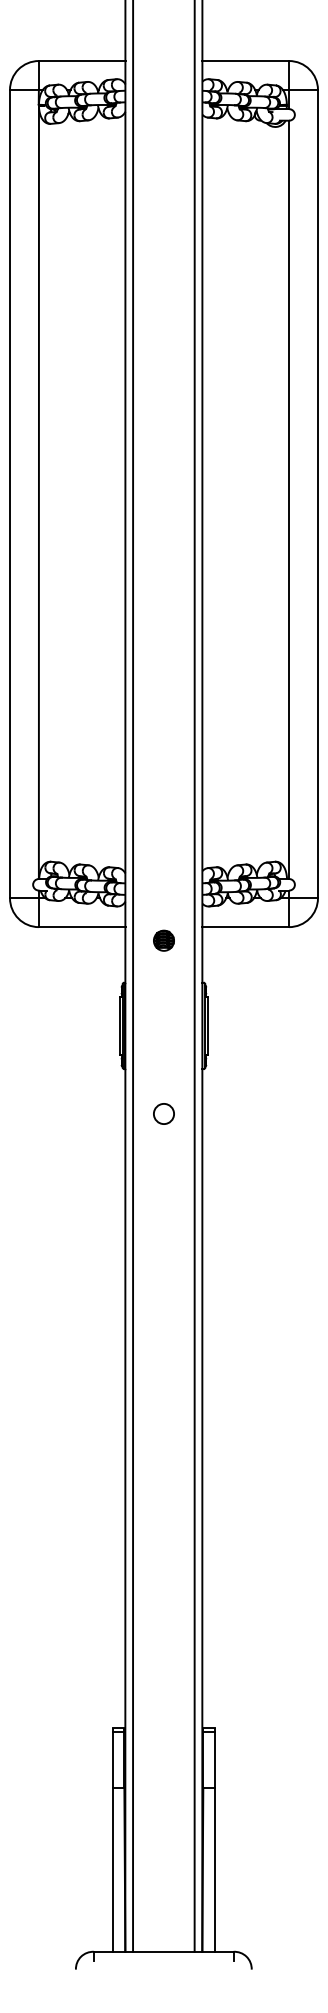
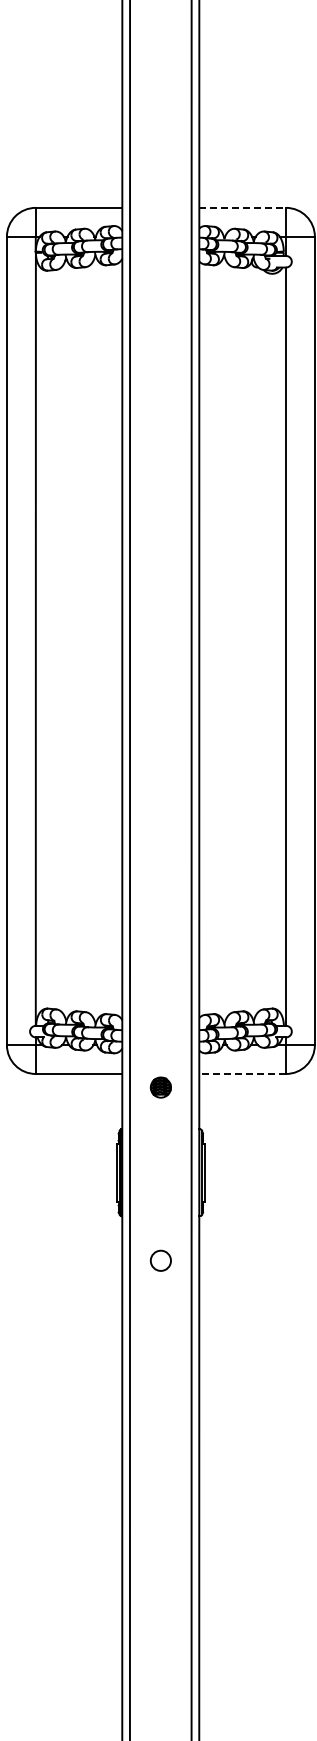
line: (246, 61) -> (243, 208), solid -> dashed
line: (245, 927) -> (242, 1074), solid -> dashed

